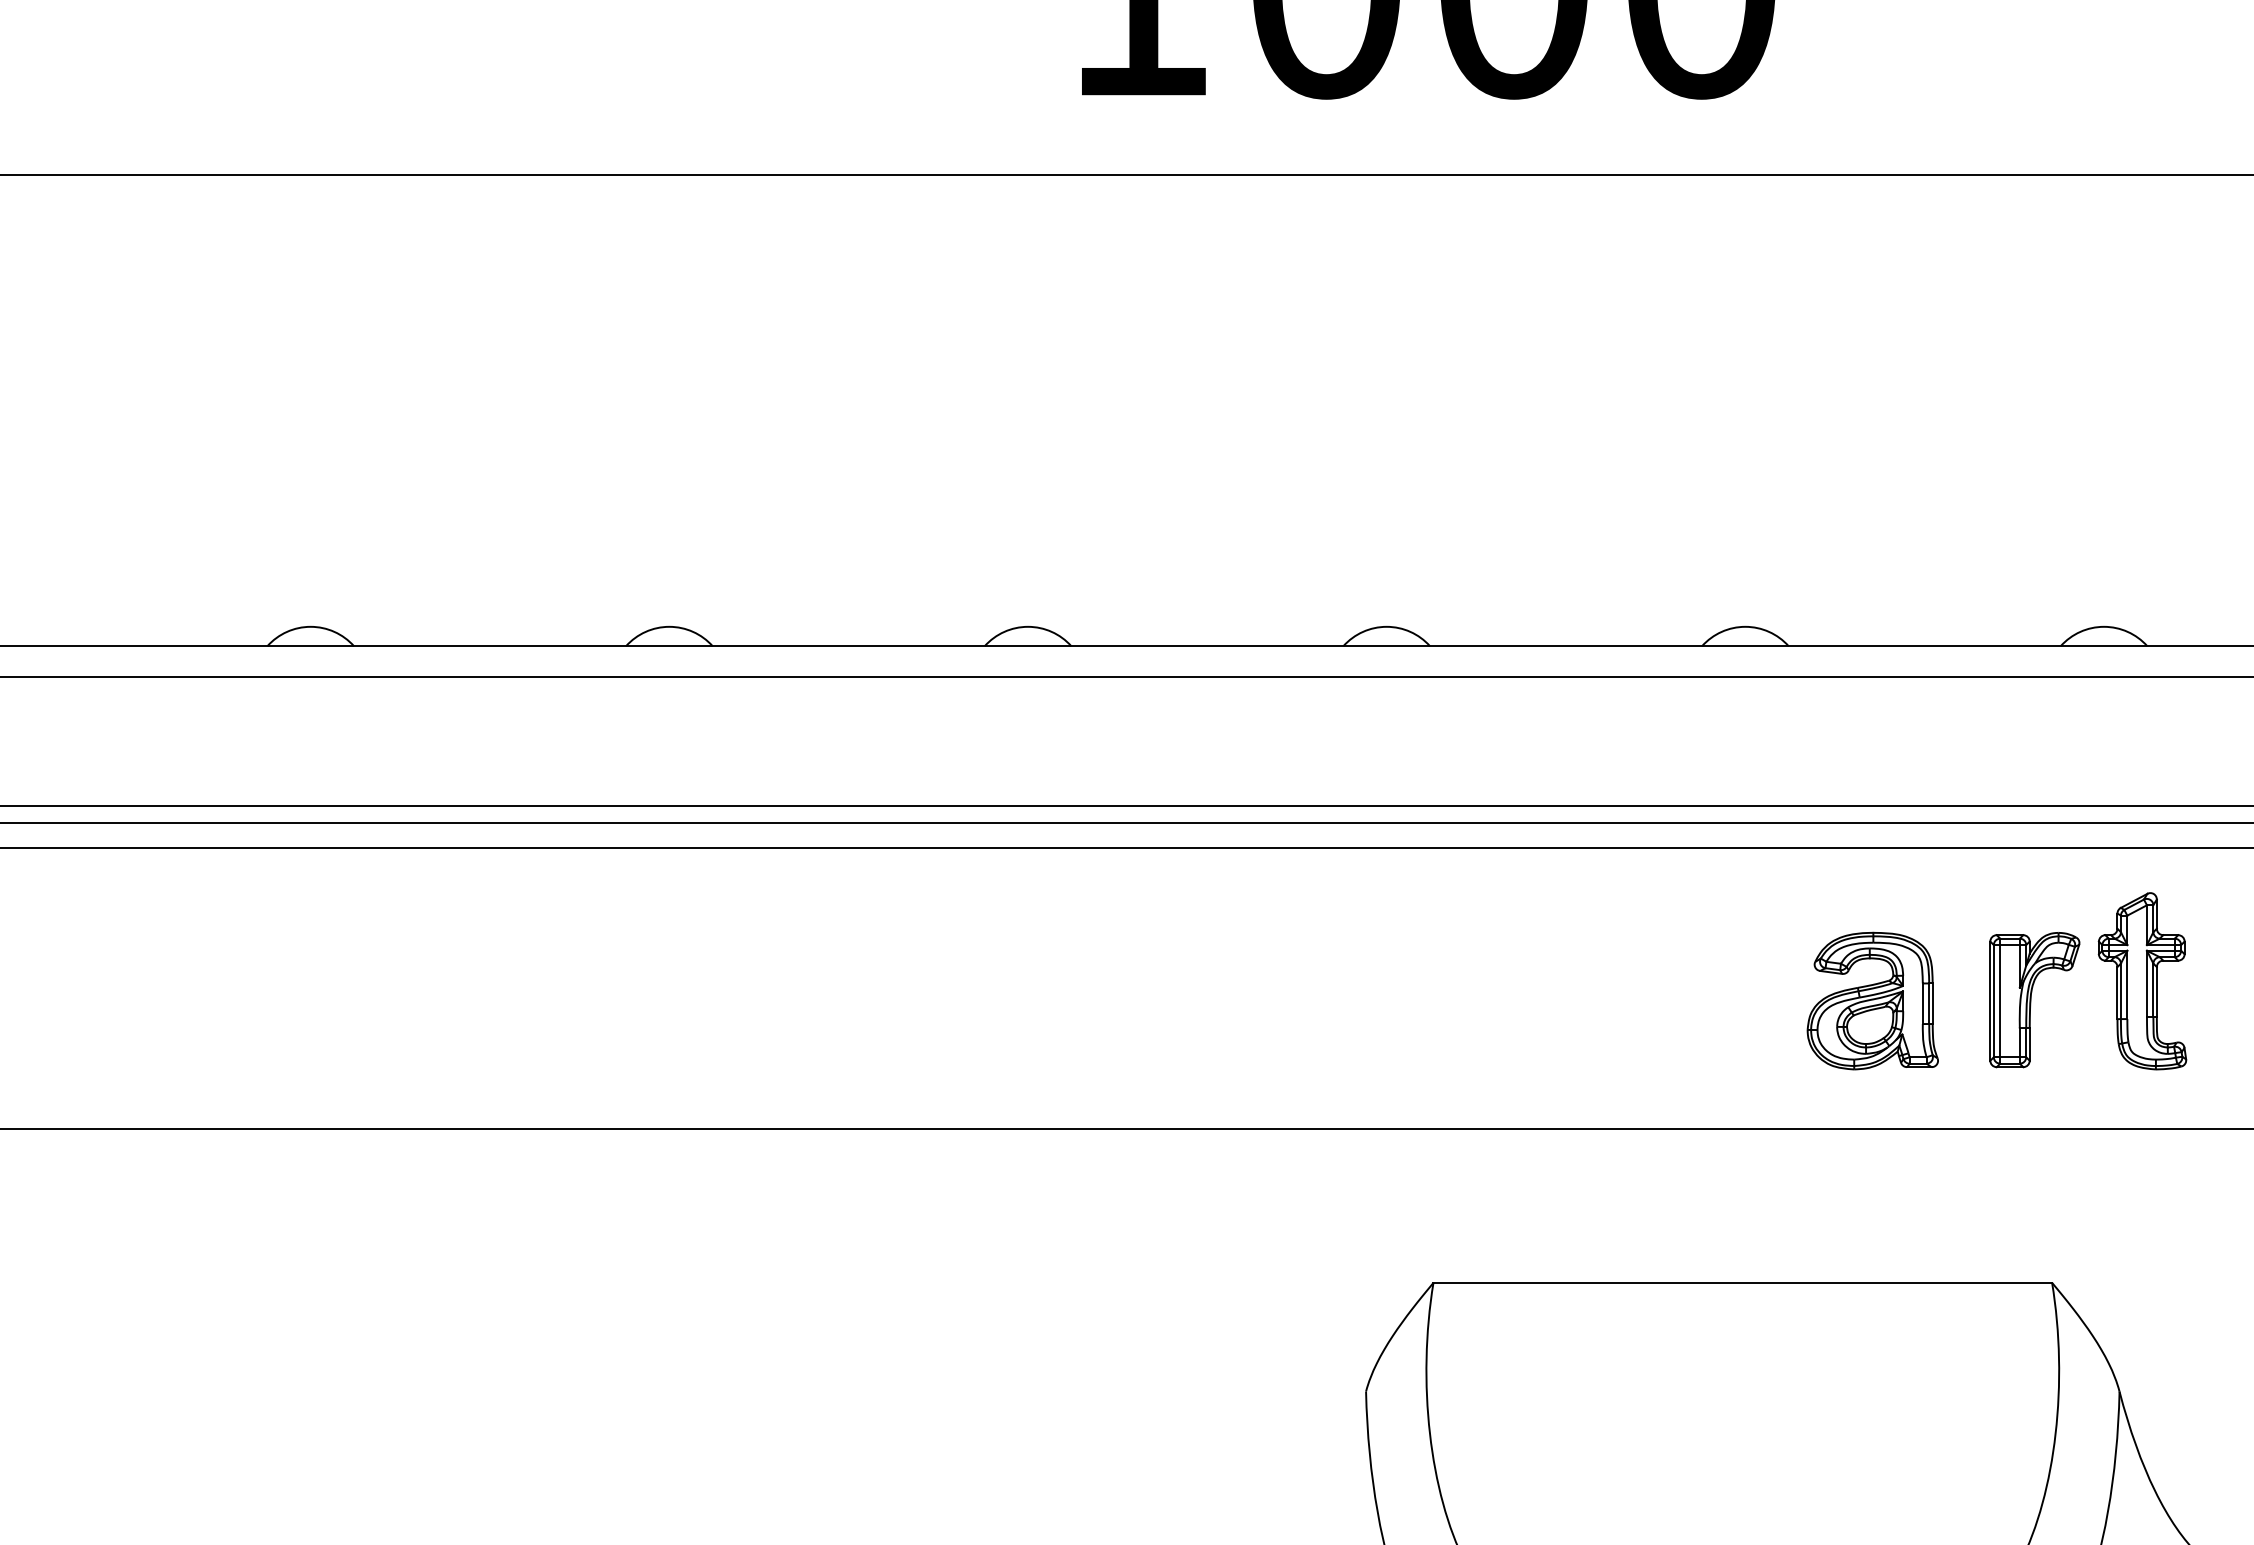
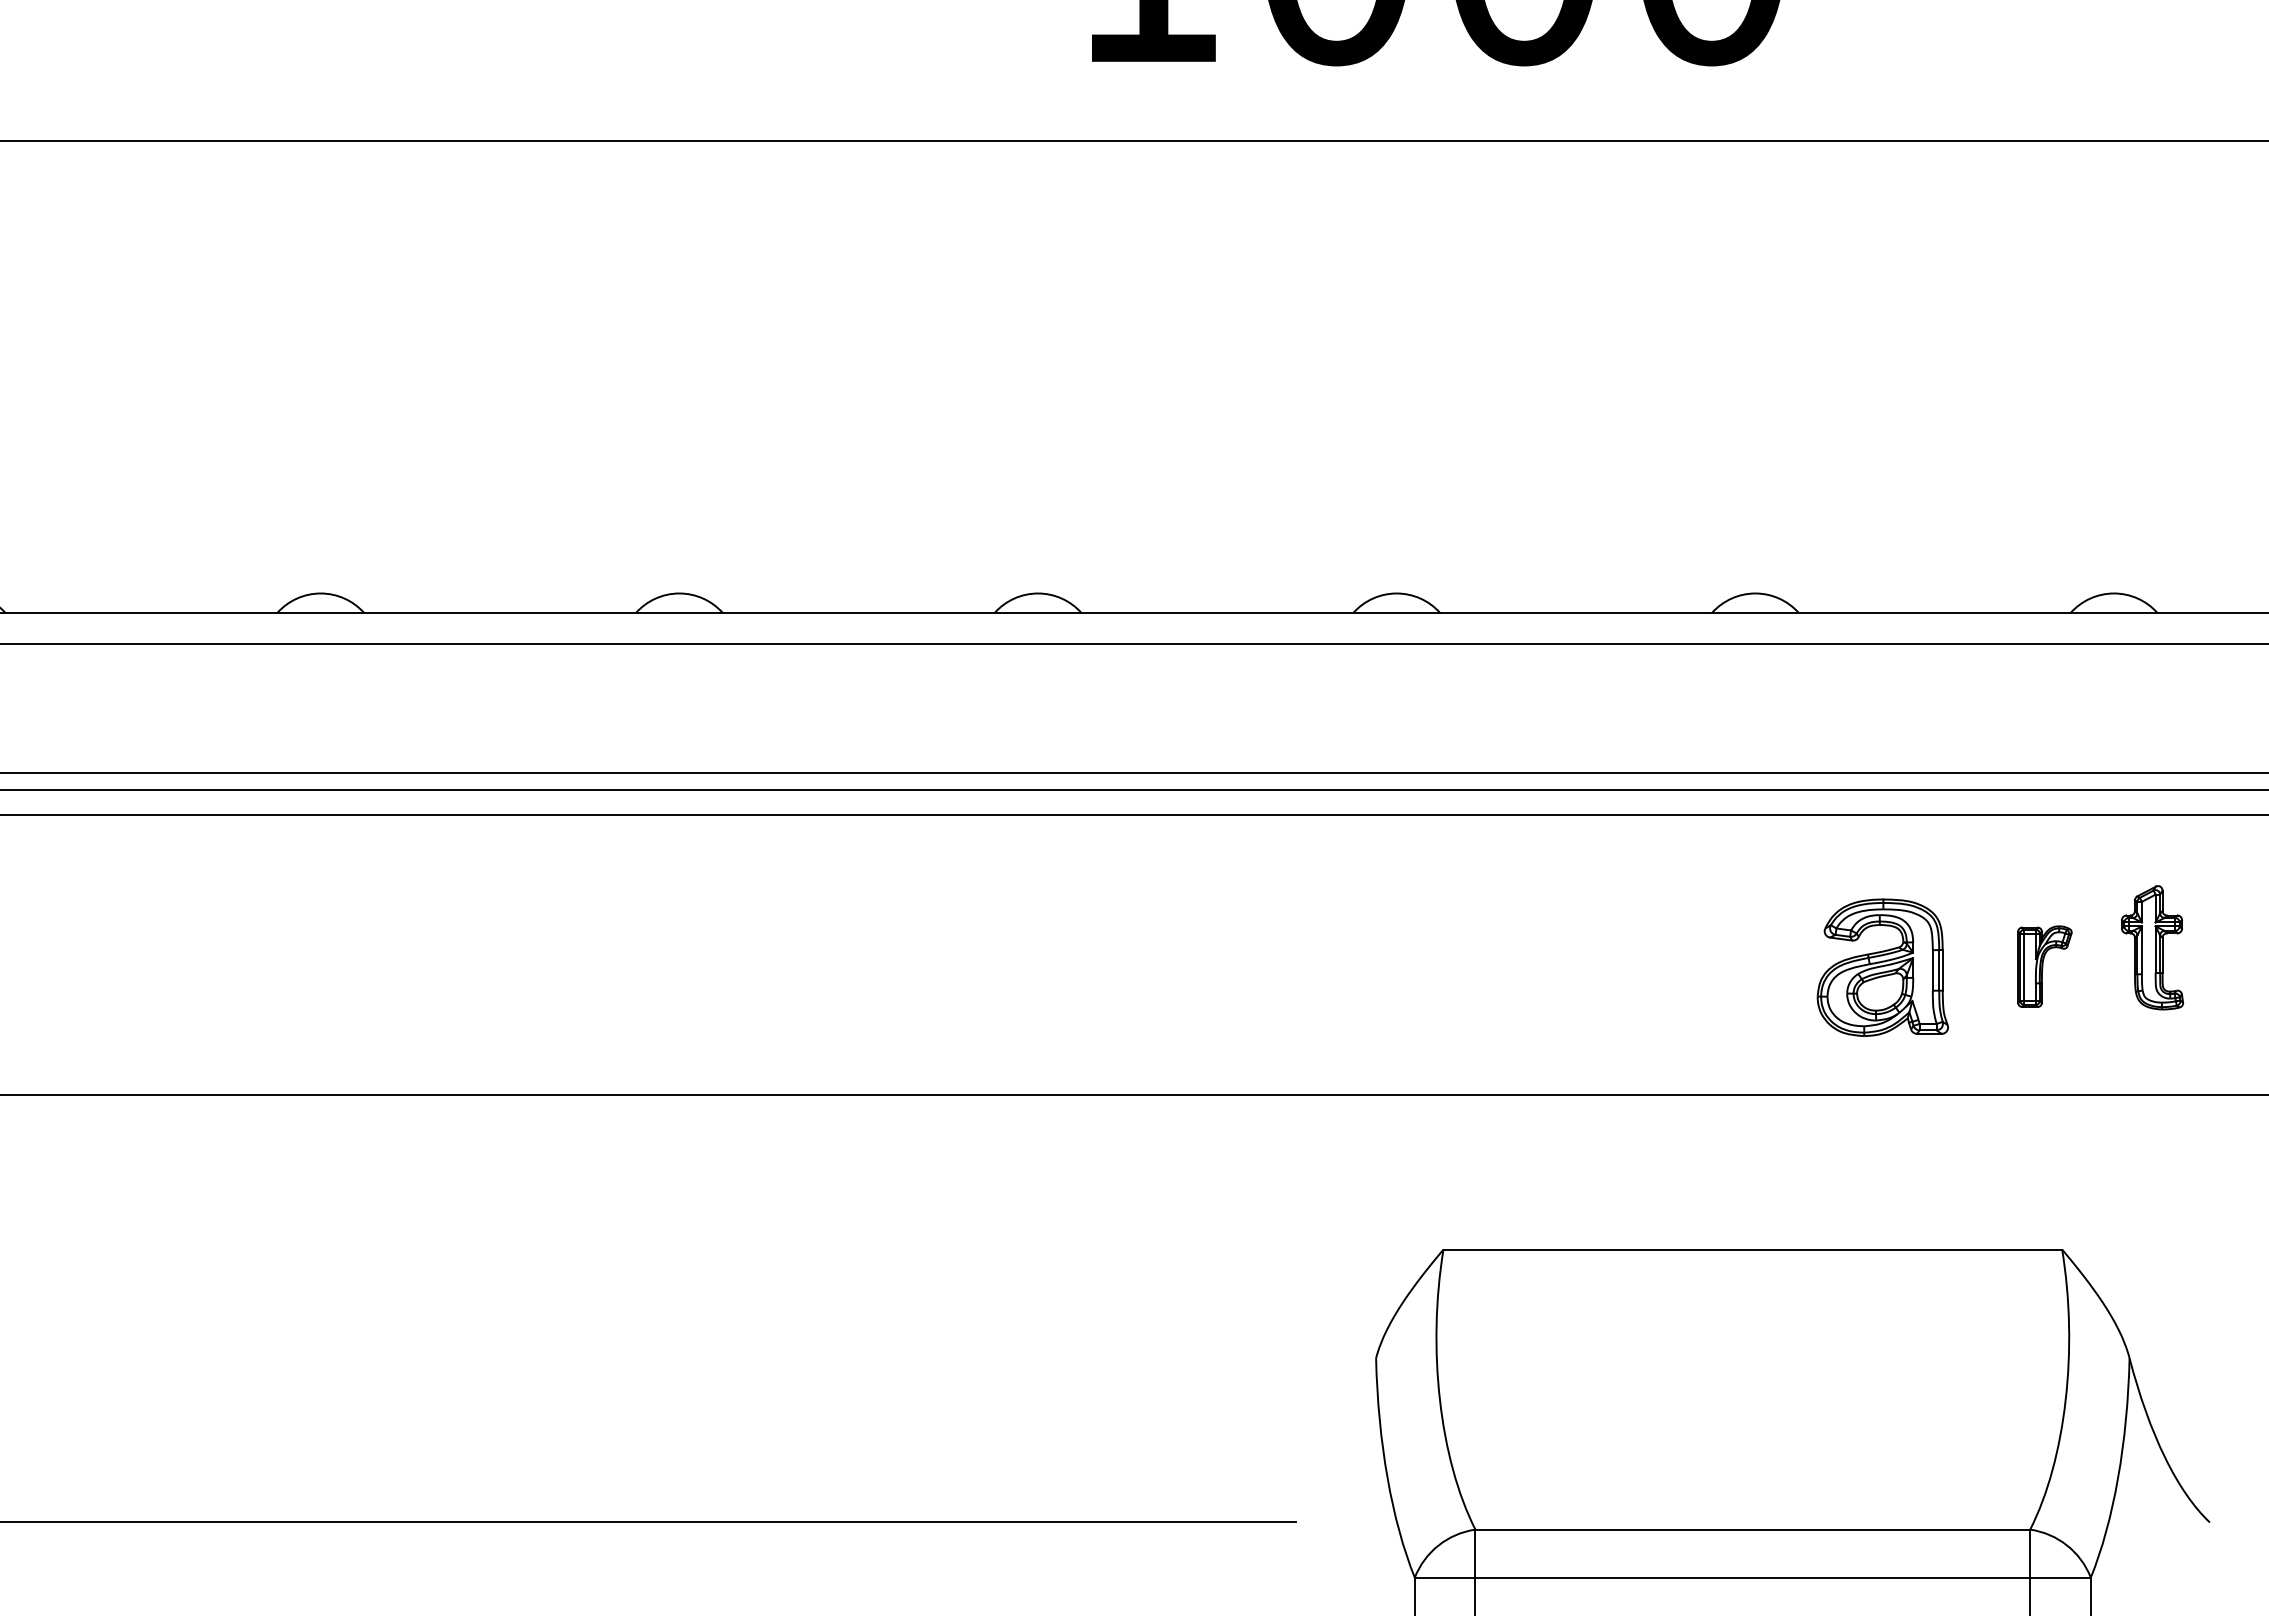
part: (2142, 980) -> (2152, 947), size x0.7
part: (2034, 999) -> (2044, 966), size x0.6

